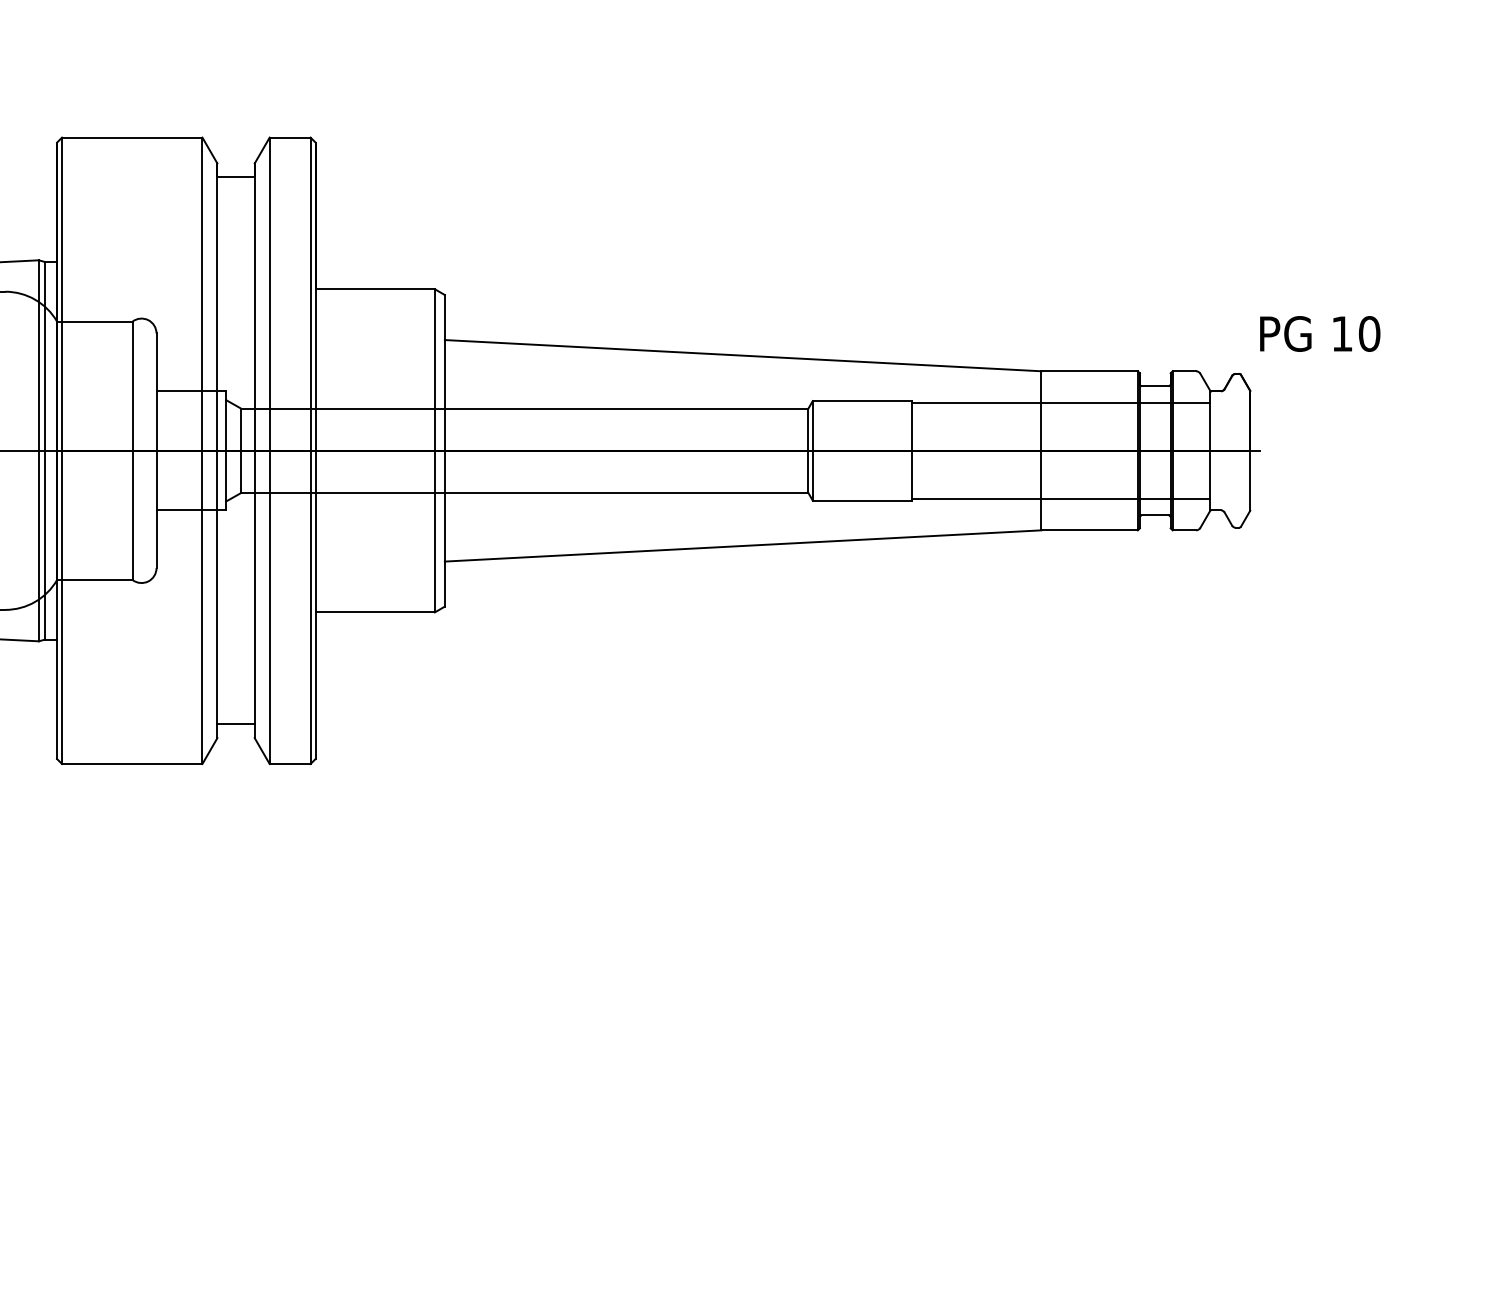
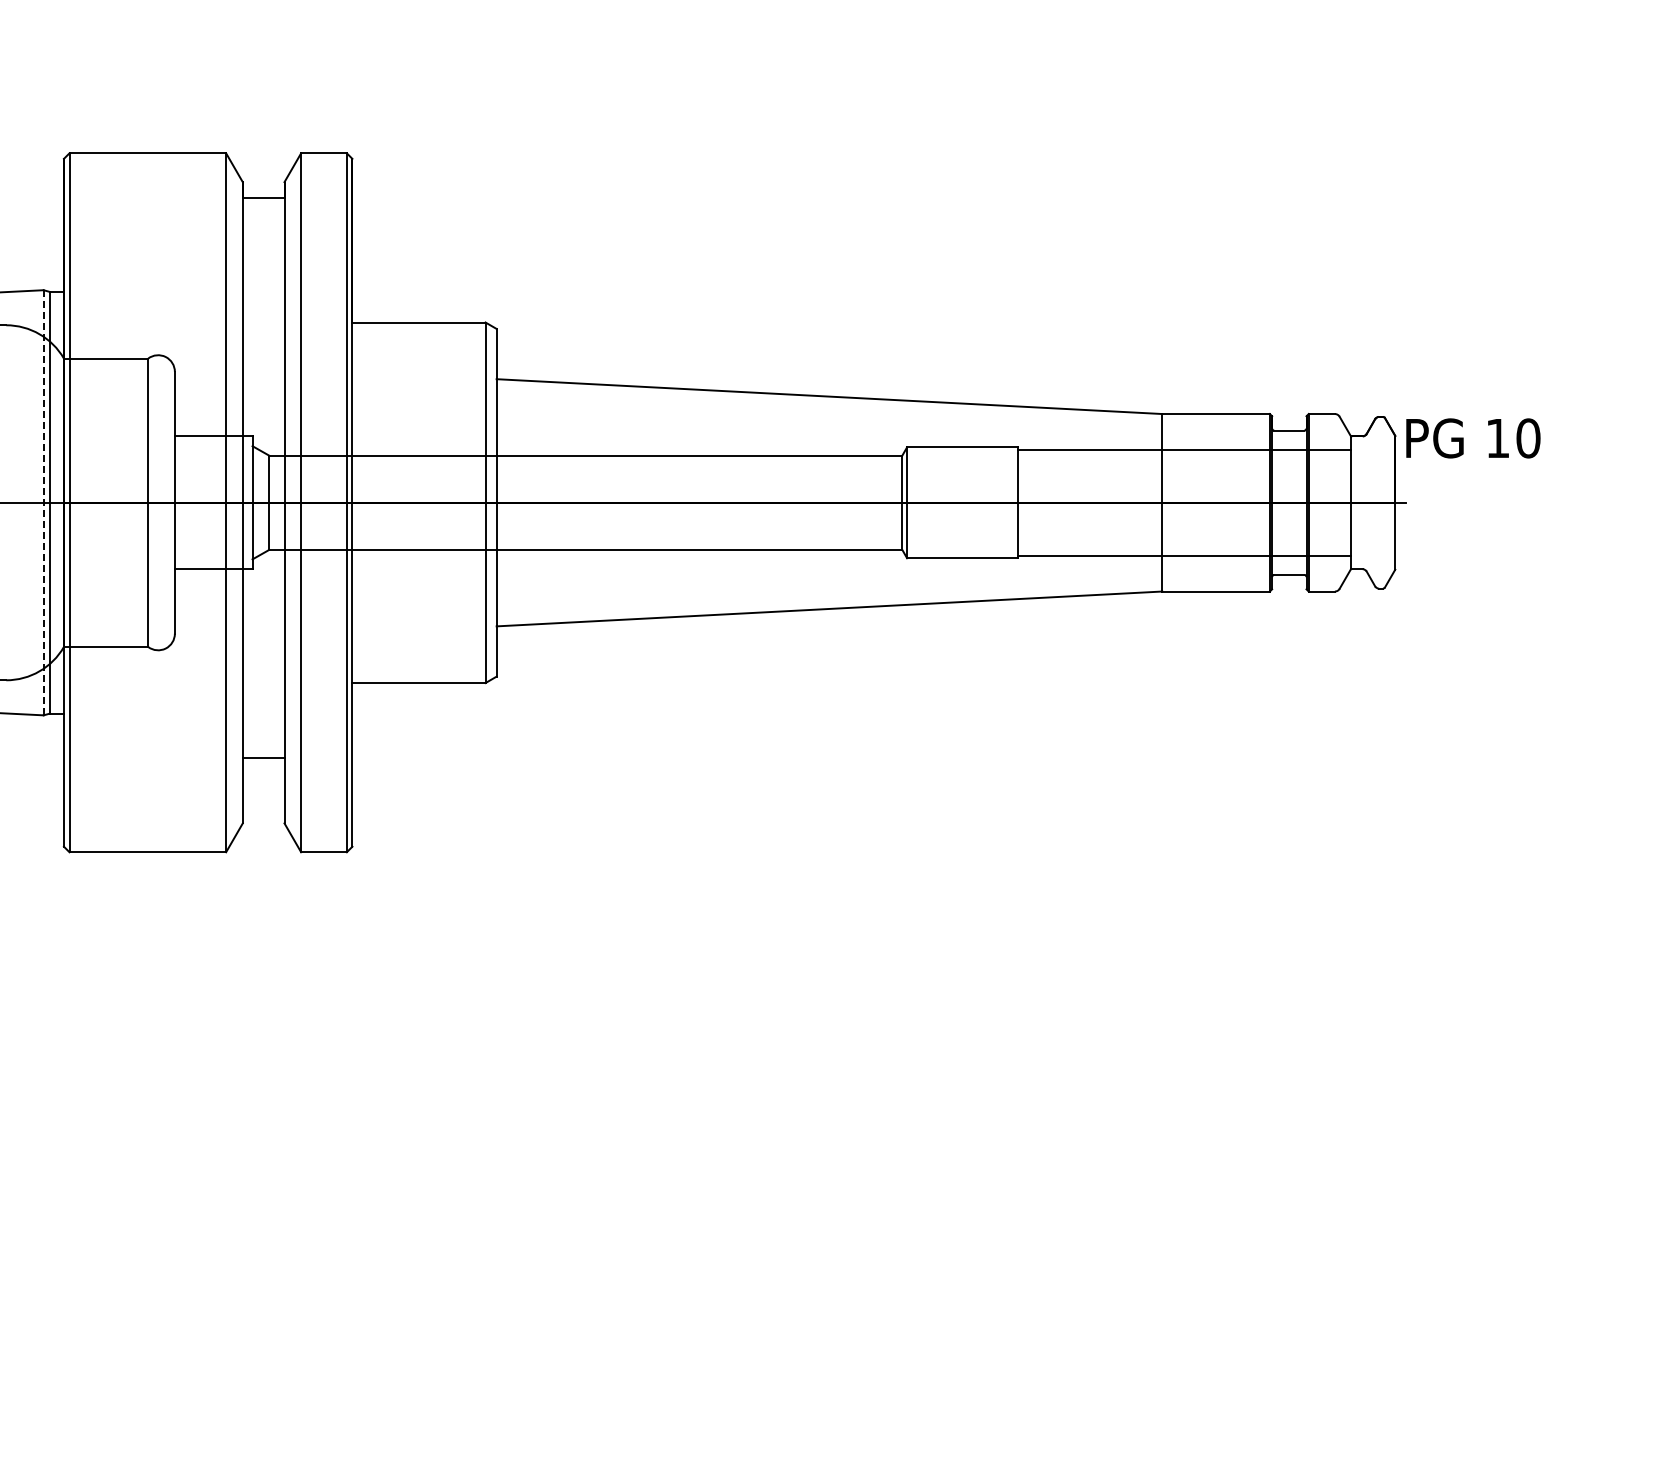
text: (1320, 334) -> (1473, 438), moved
line: (38, 450) -> (43, 502), solid -> dashed
line: (235, 723) -> (263, 757), moved

